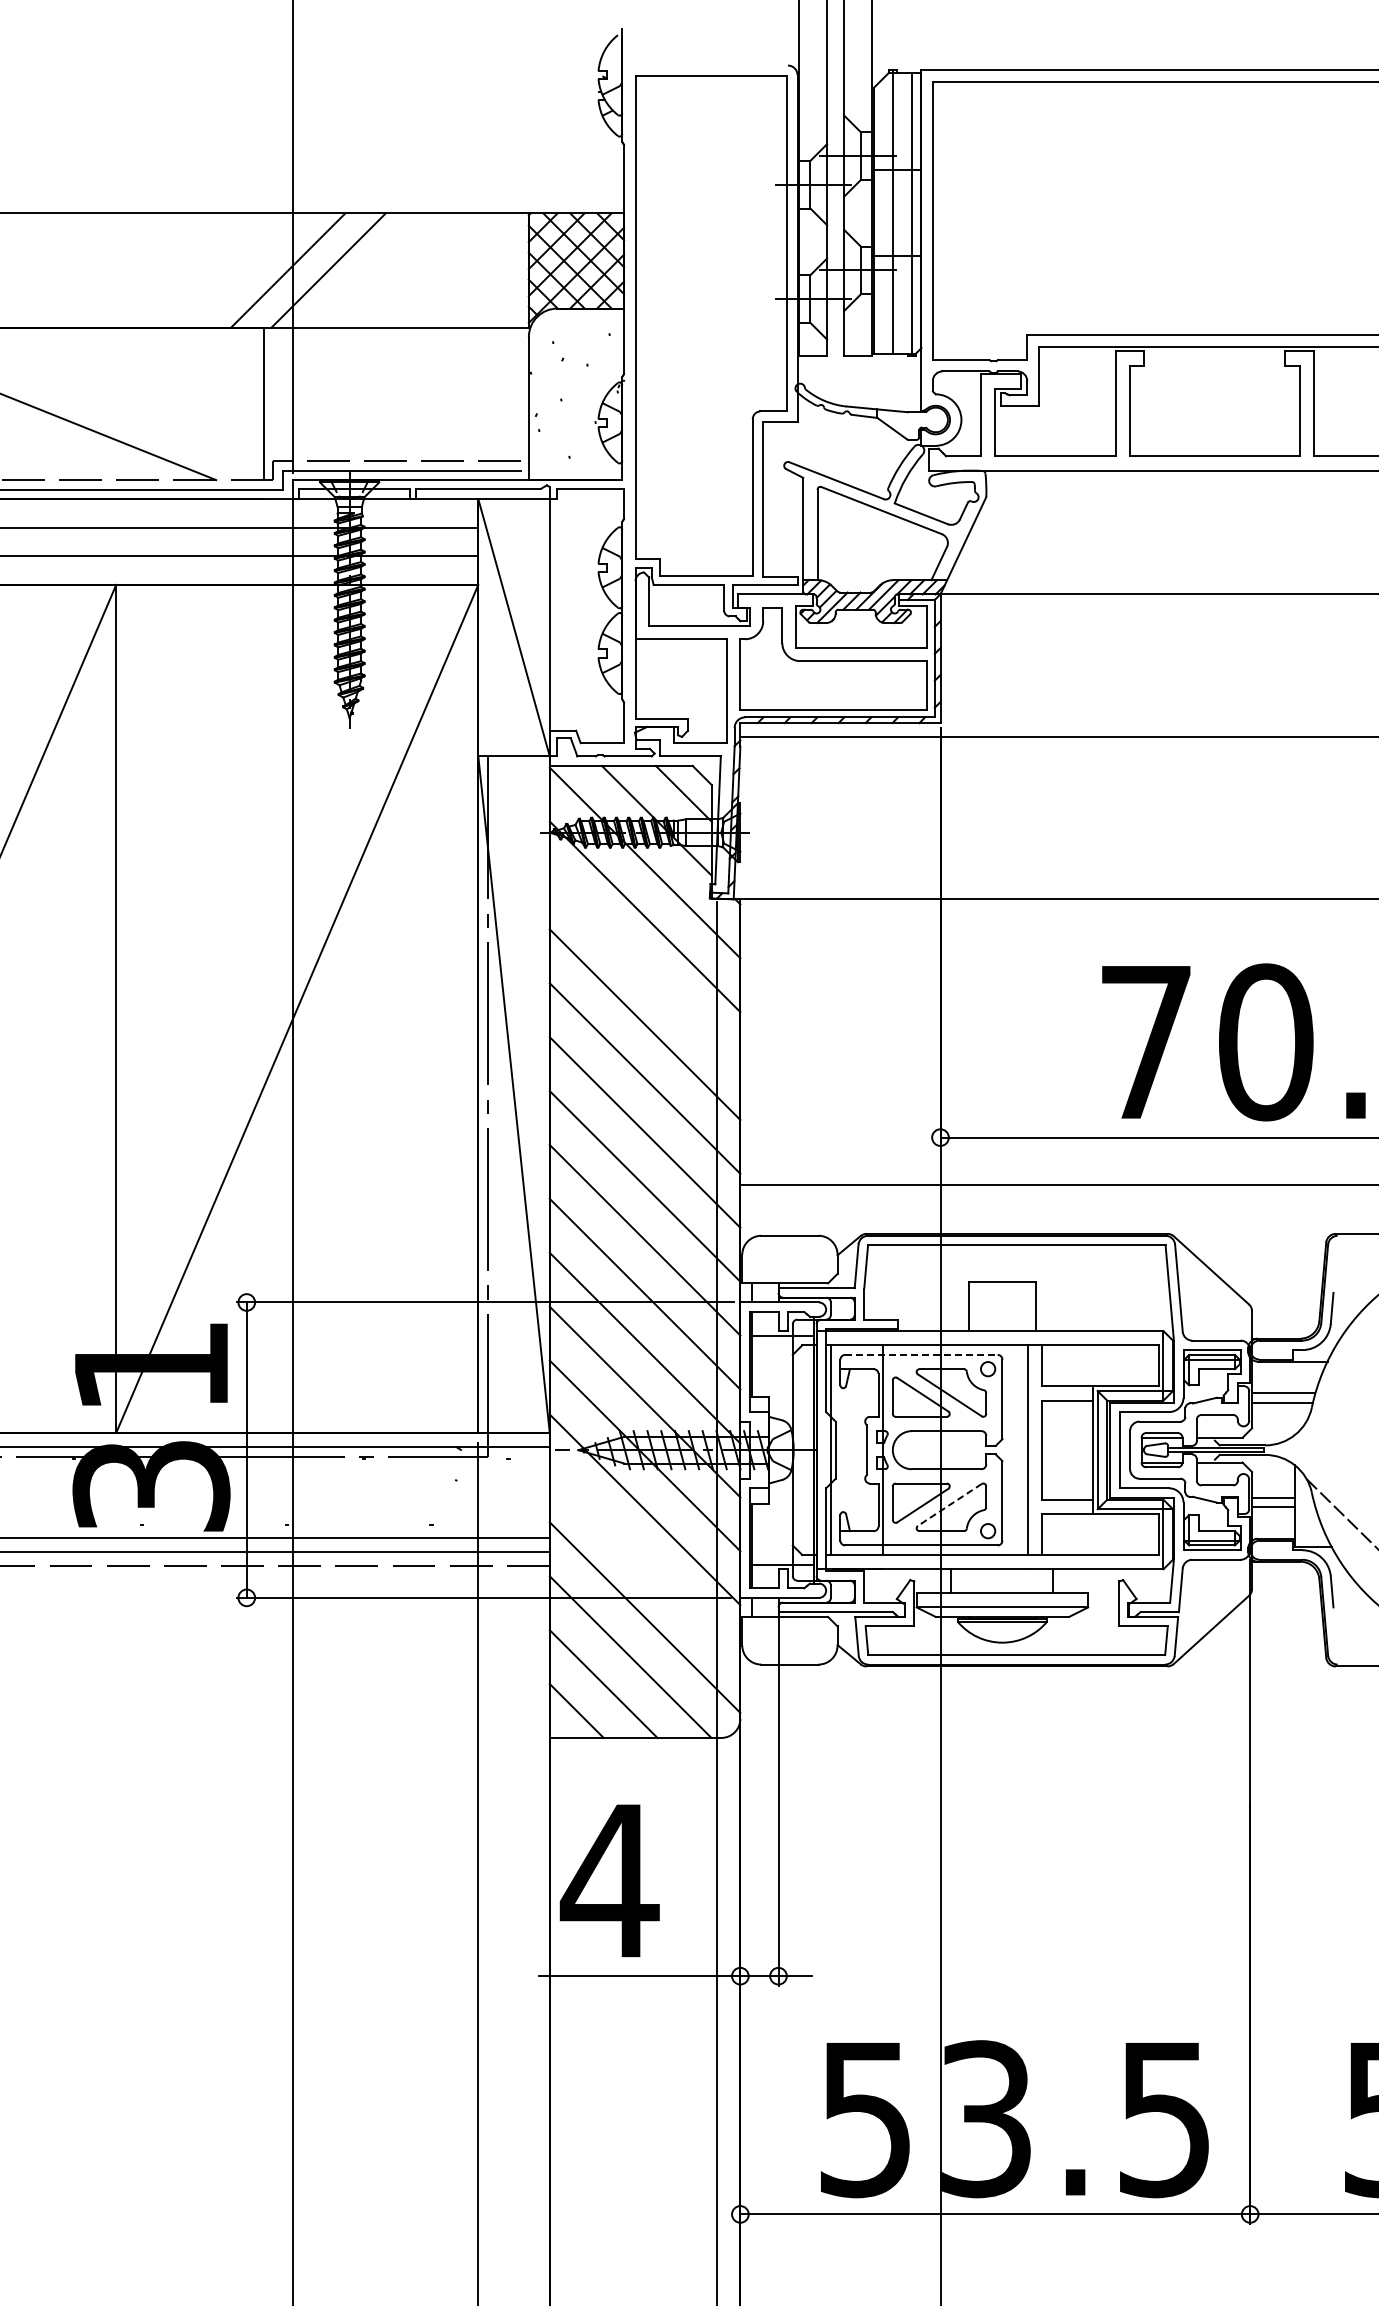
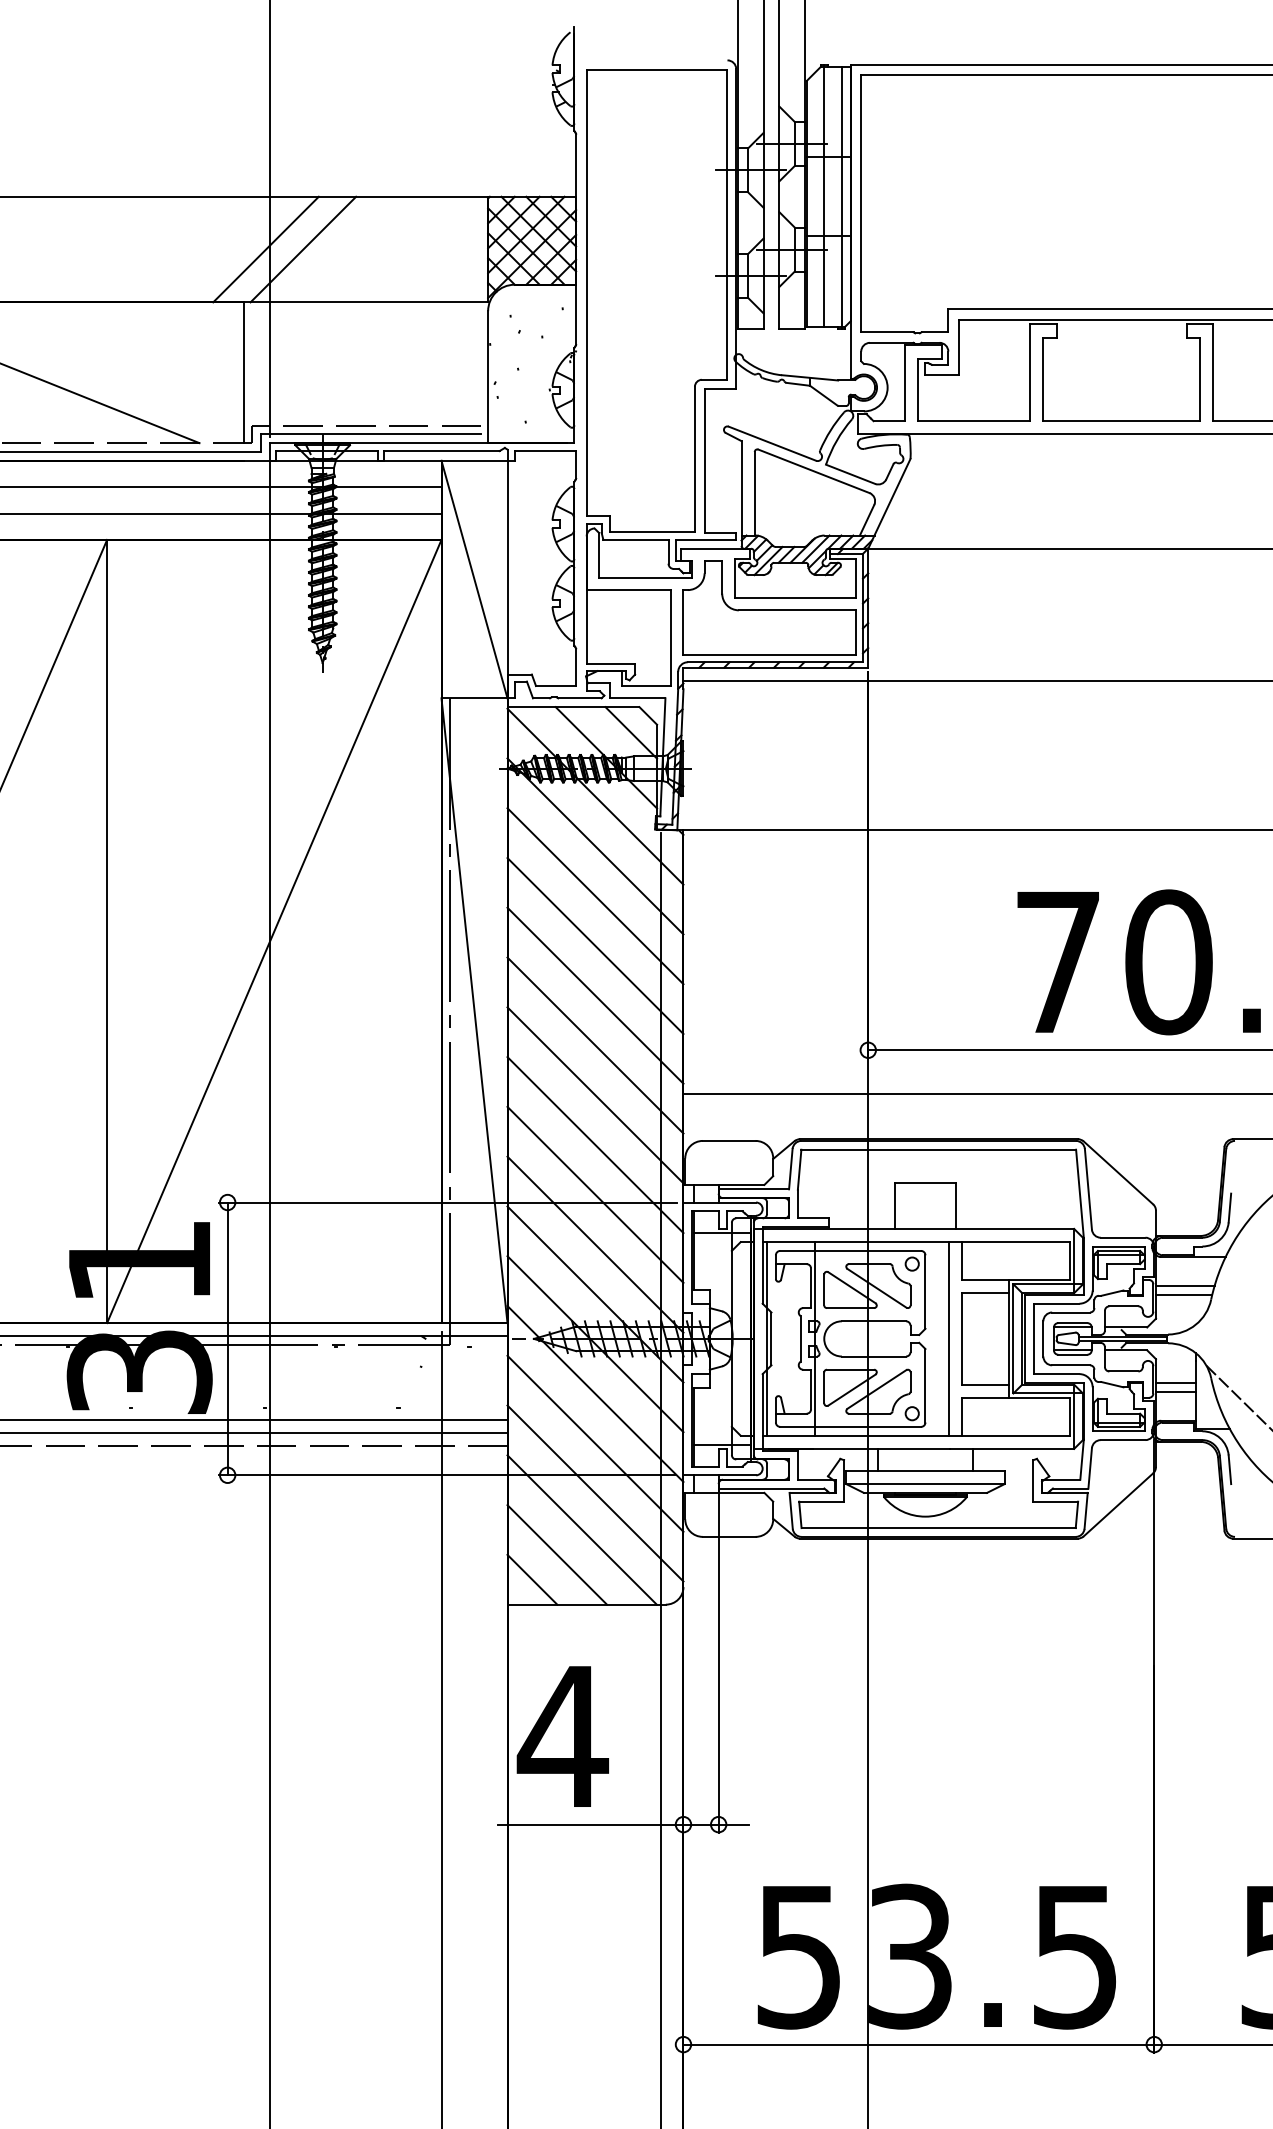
line: (644, 970) -> (594, 895), added
line: (921, 1354) -> (850, 1250), dashed -> solid
line: (949, 1505) -> (876, 1389), dashed -> solid
line: (644, 1563) -> (594, 1443), added

